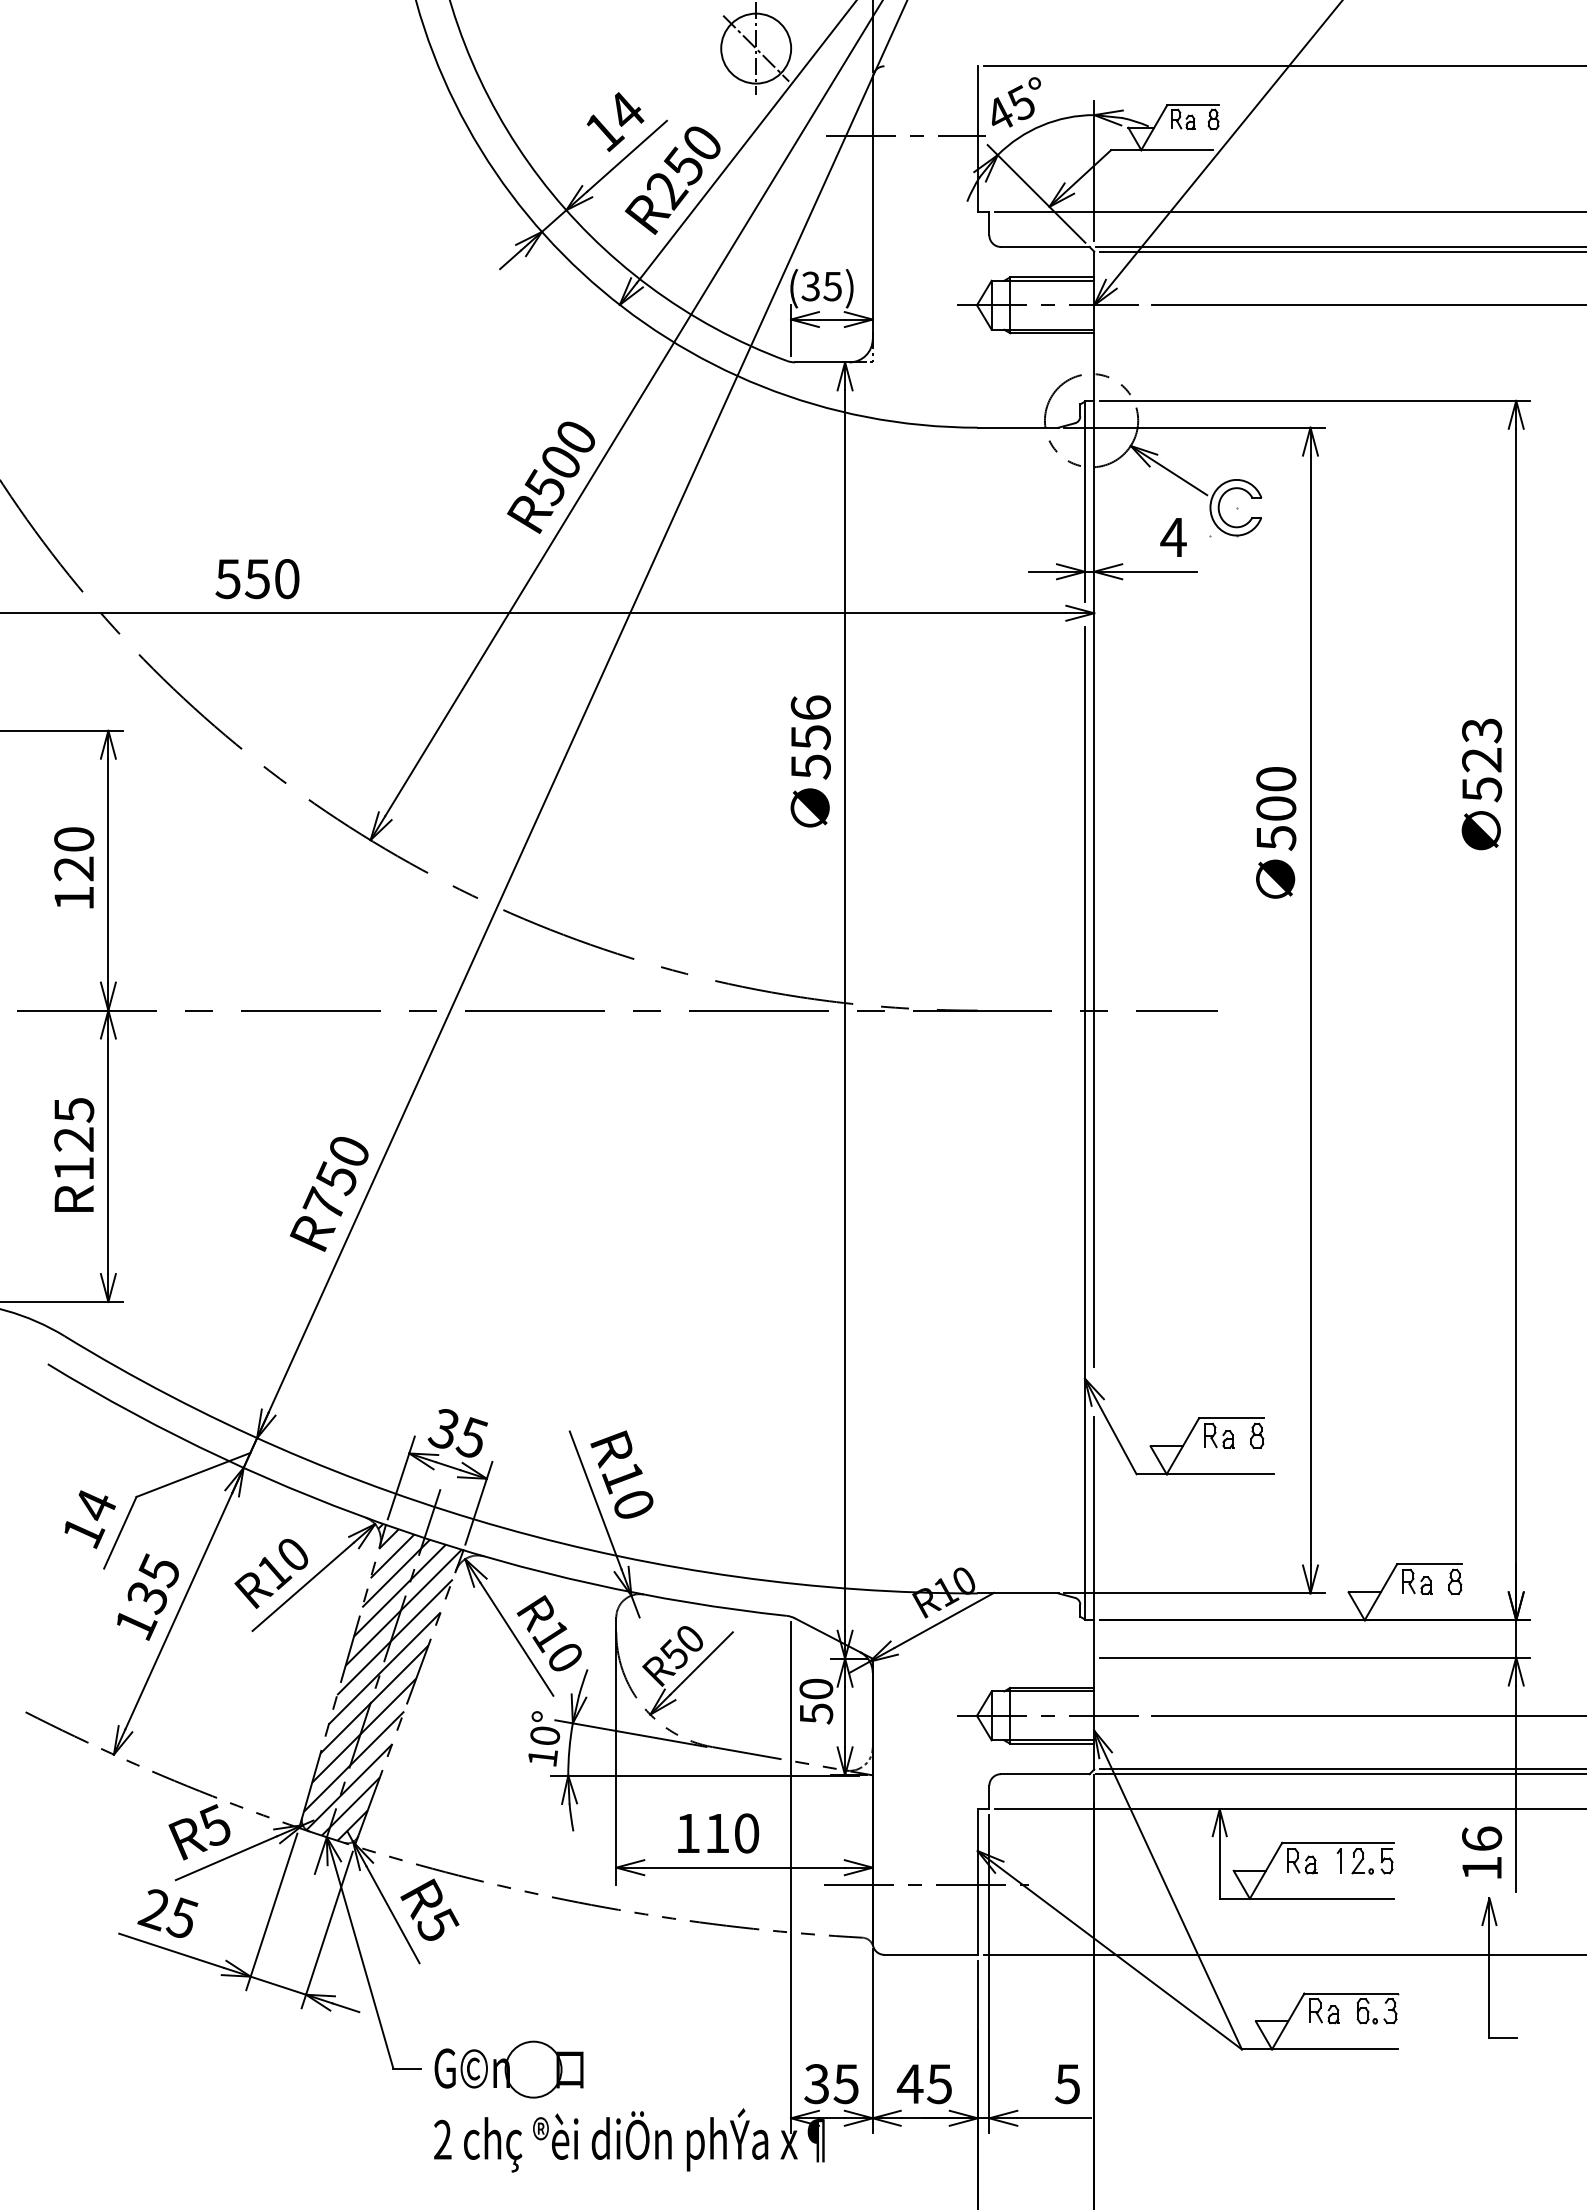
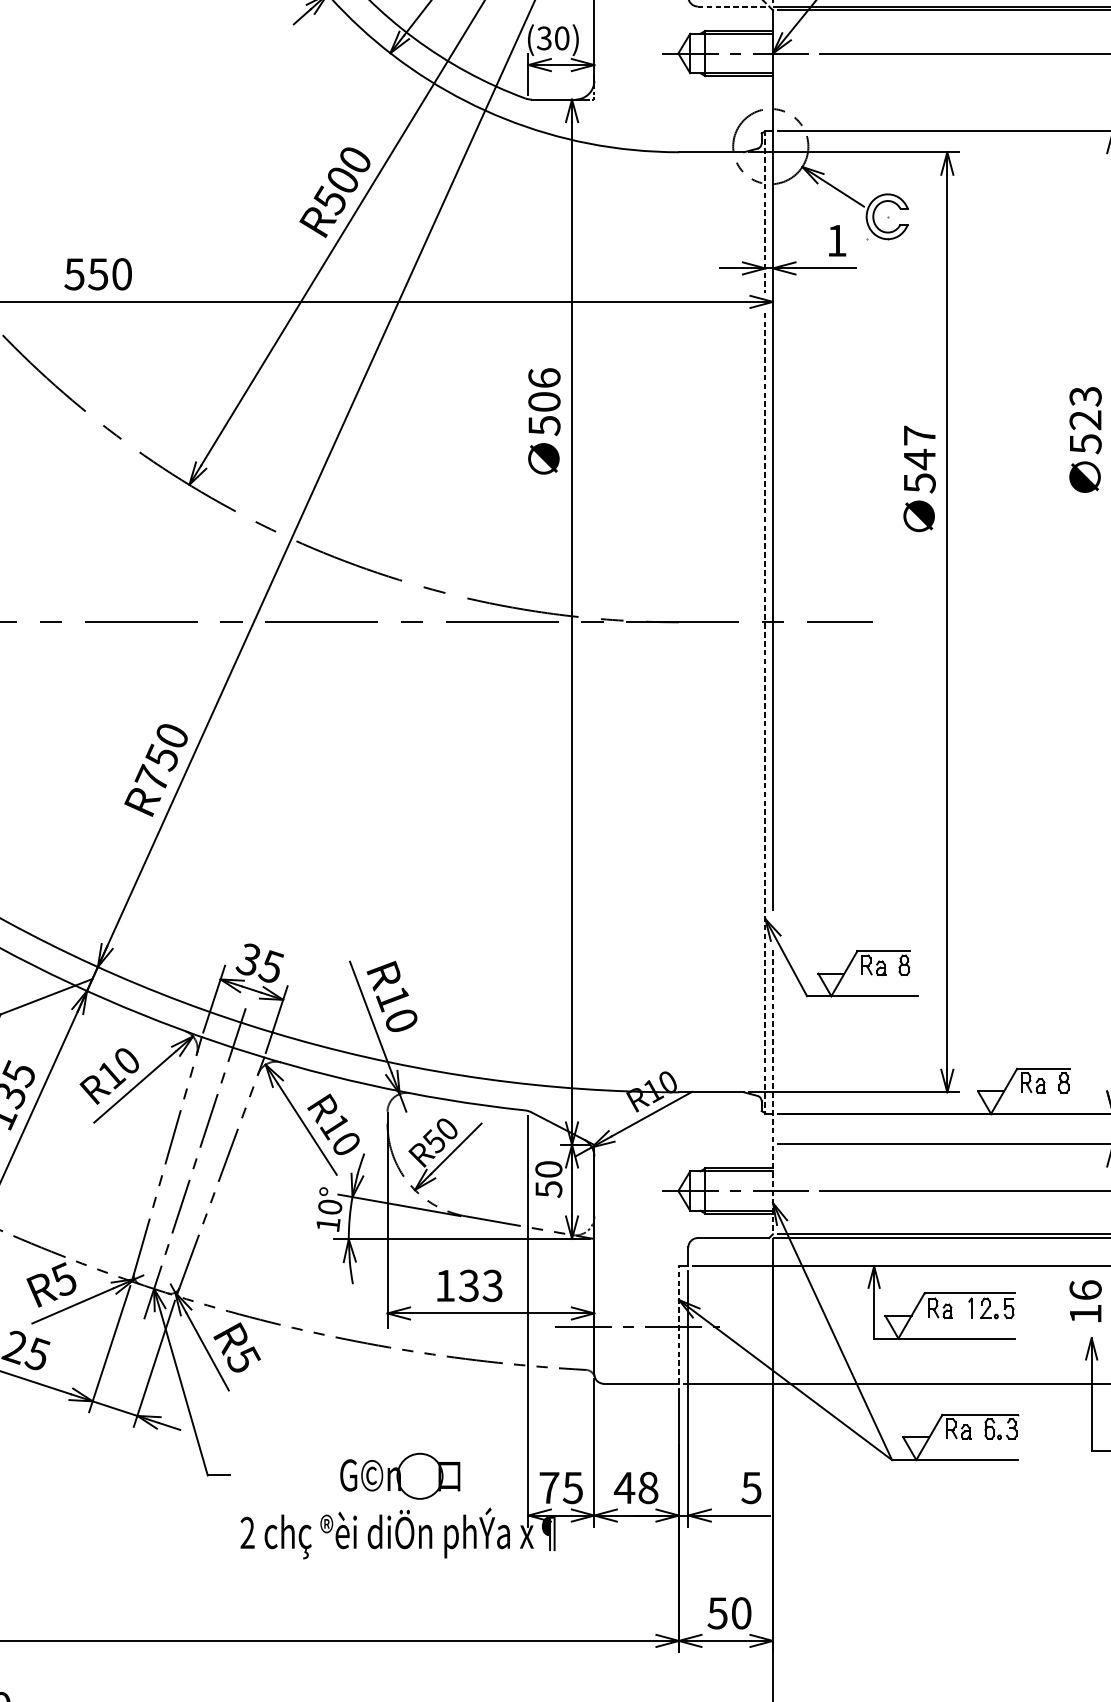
line: (1045, 246) -> (733, 6), solid -> dashed
text: (832, 286) -> (561, 38), (35) -> (30)
line: (1084, 501) -> (765, 211), solid -> dashed
text: (1173, 537) -> (836, 240), 4 -> 1
text: (810, 737) -> (544, 402), 556 -> 506
text: (1276, 794) -> (919, 448), 500 -> 547
line: (1084, 1123) -> (765, 713), solid -> dashed
line: (1094, 1593) -> (773, 1092), solid -> dashed
hatch: (390, 1679) -> (205, 1161), removed
text: (731, 1833) -> (480, 1285), 110 -> 133
line: (977, 1882) -> (678, 1325), solid -> dashed
part: (508, 2069) -> (399, 1476), moved
text: (816, 2084) -> (548, 1488), 35 -> 75
text: (939, 2084) -> (648, 1488), 45 -> 48

